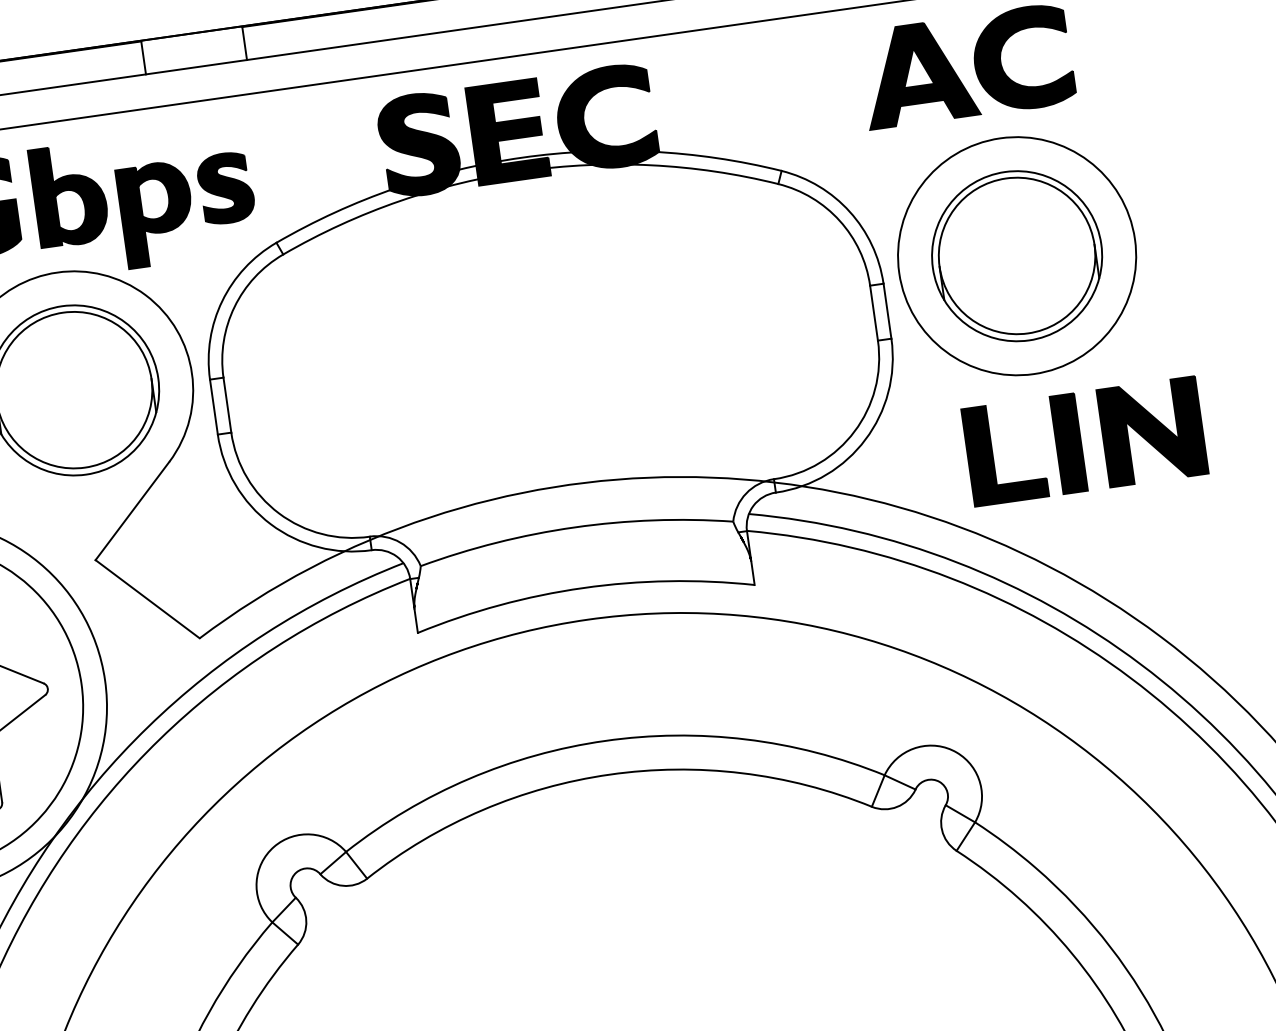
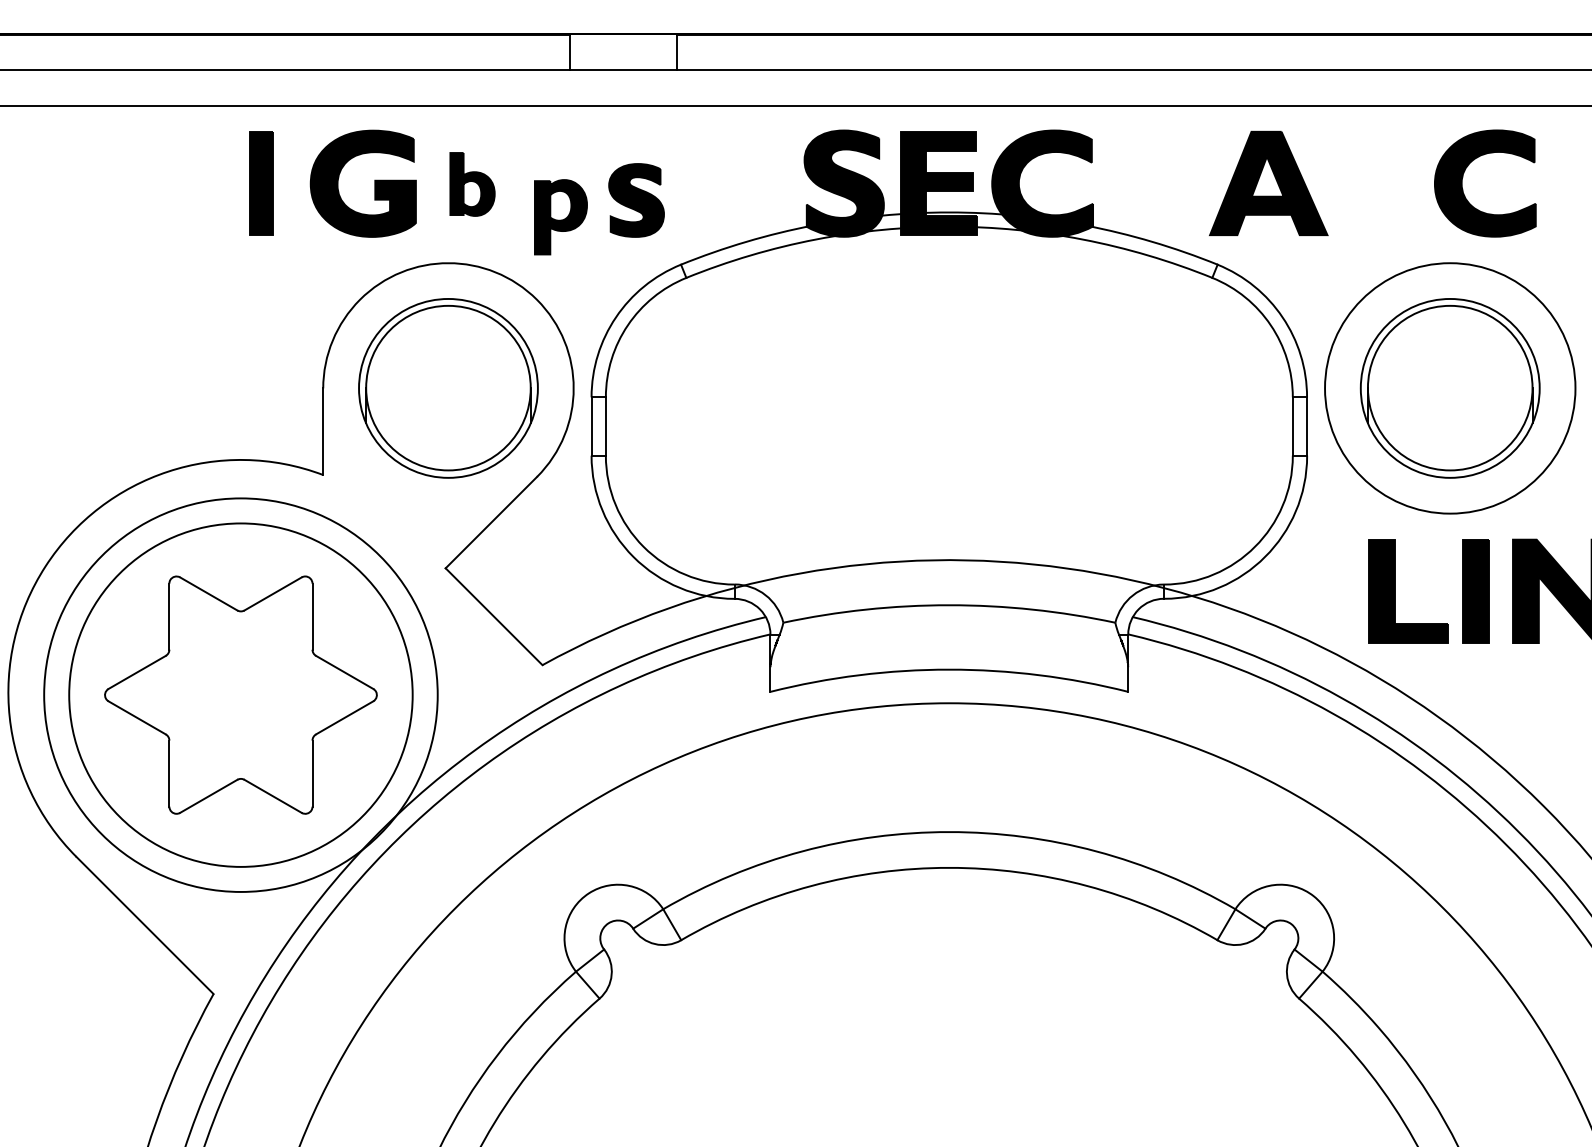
part: (918, 72) -> (1268, 182), moved
part: (69, 195) -> (472, 184), size x0.6
part: (156, 214) -> (560, 217), size x0.7

